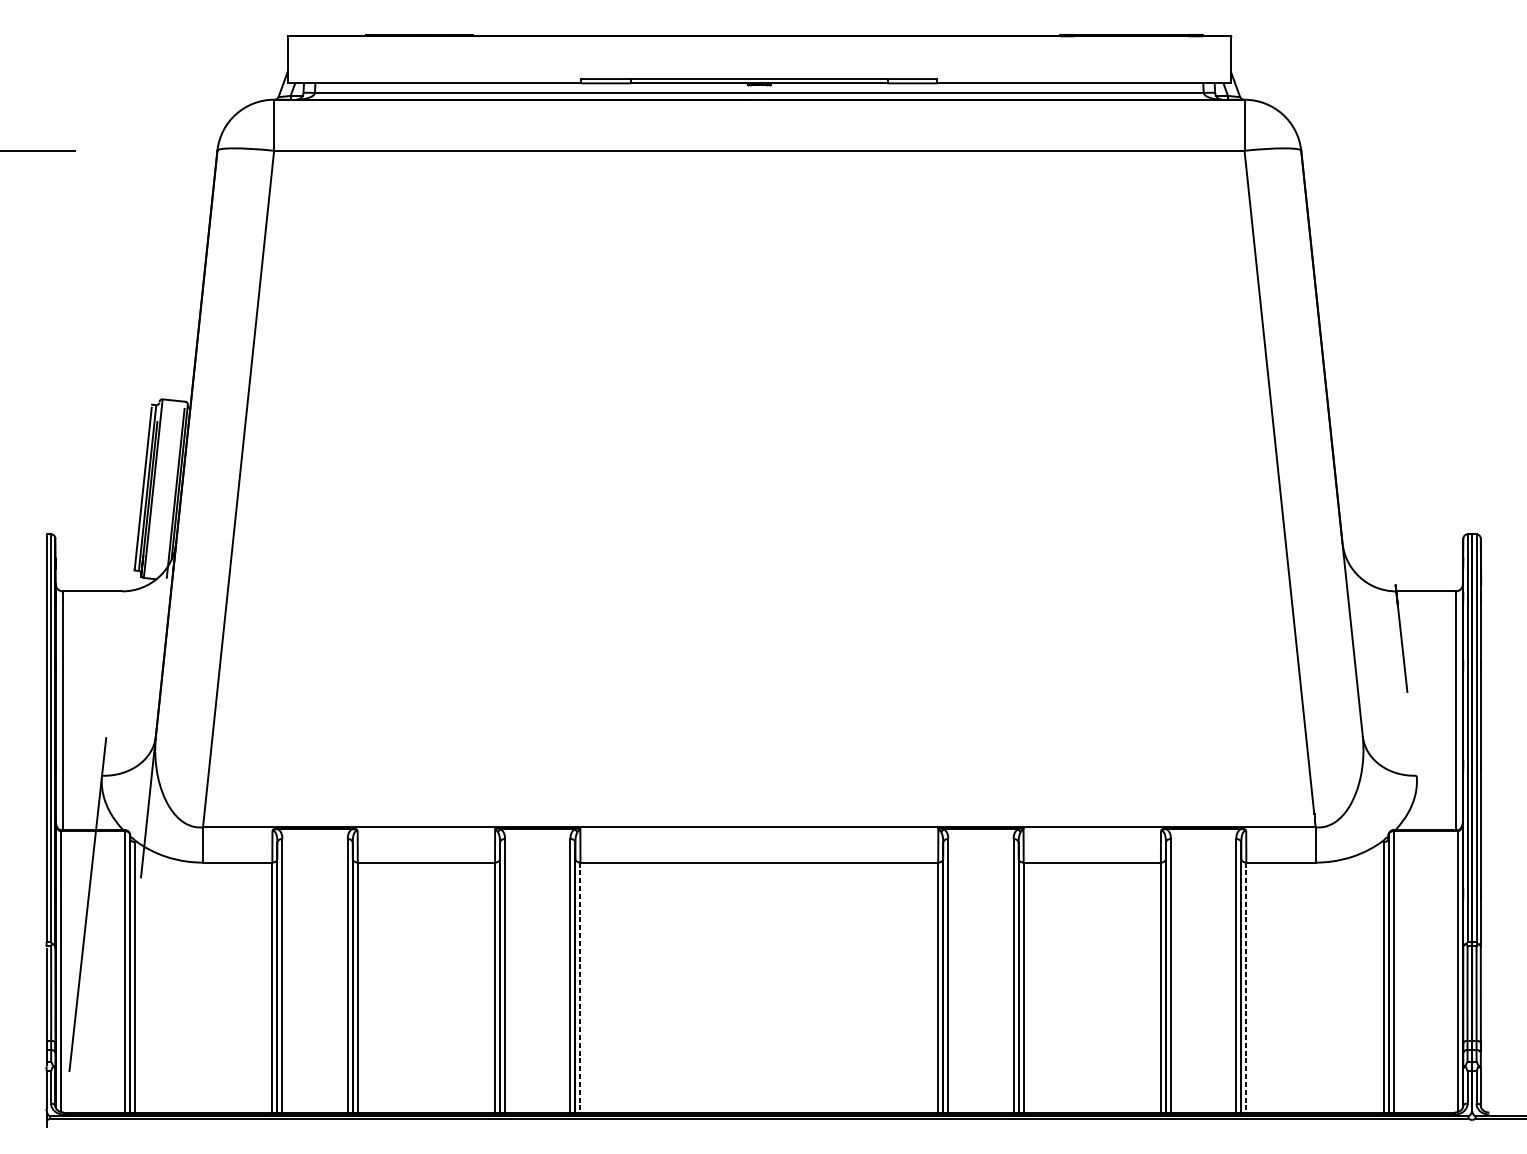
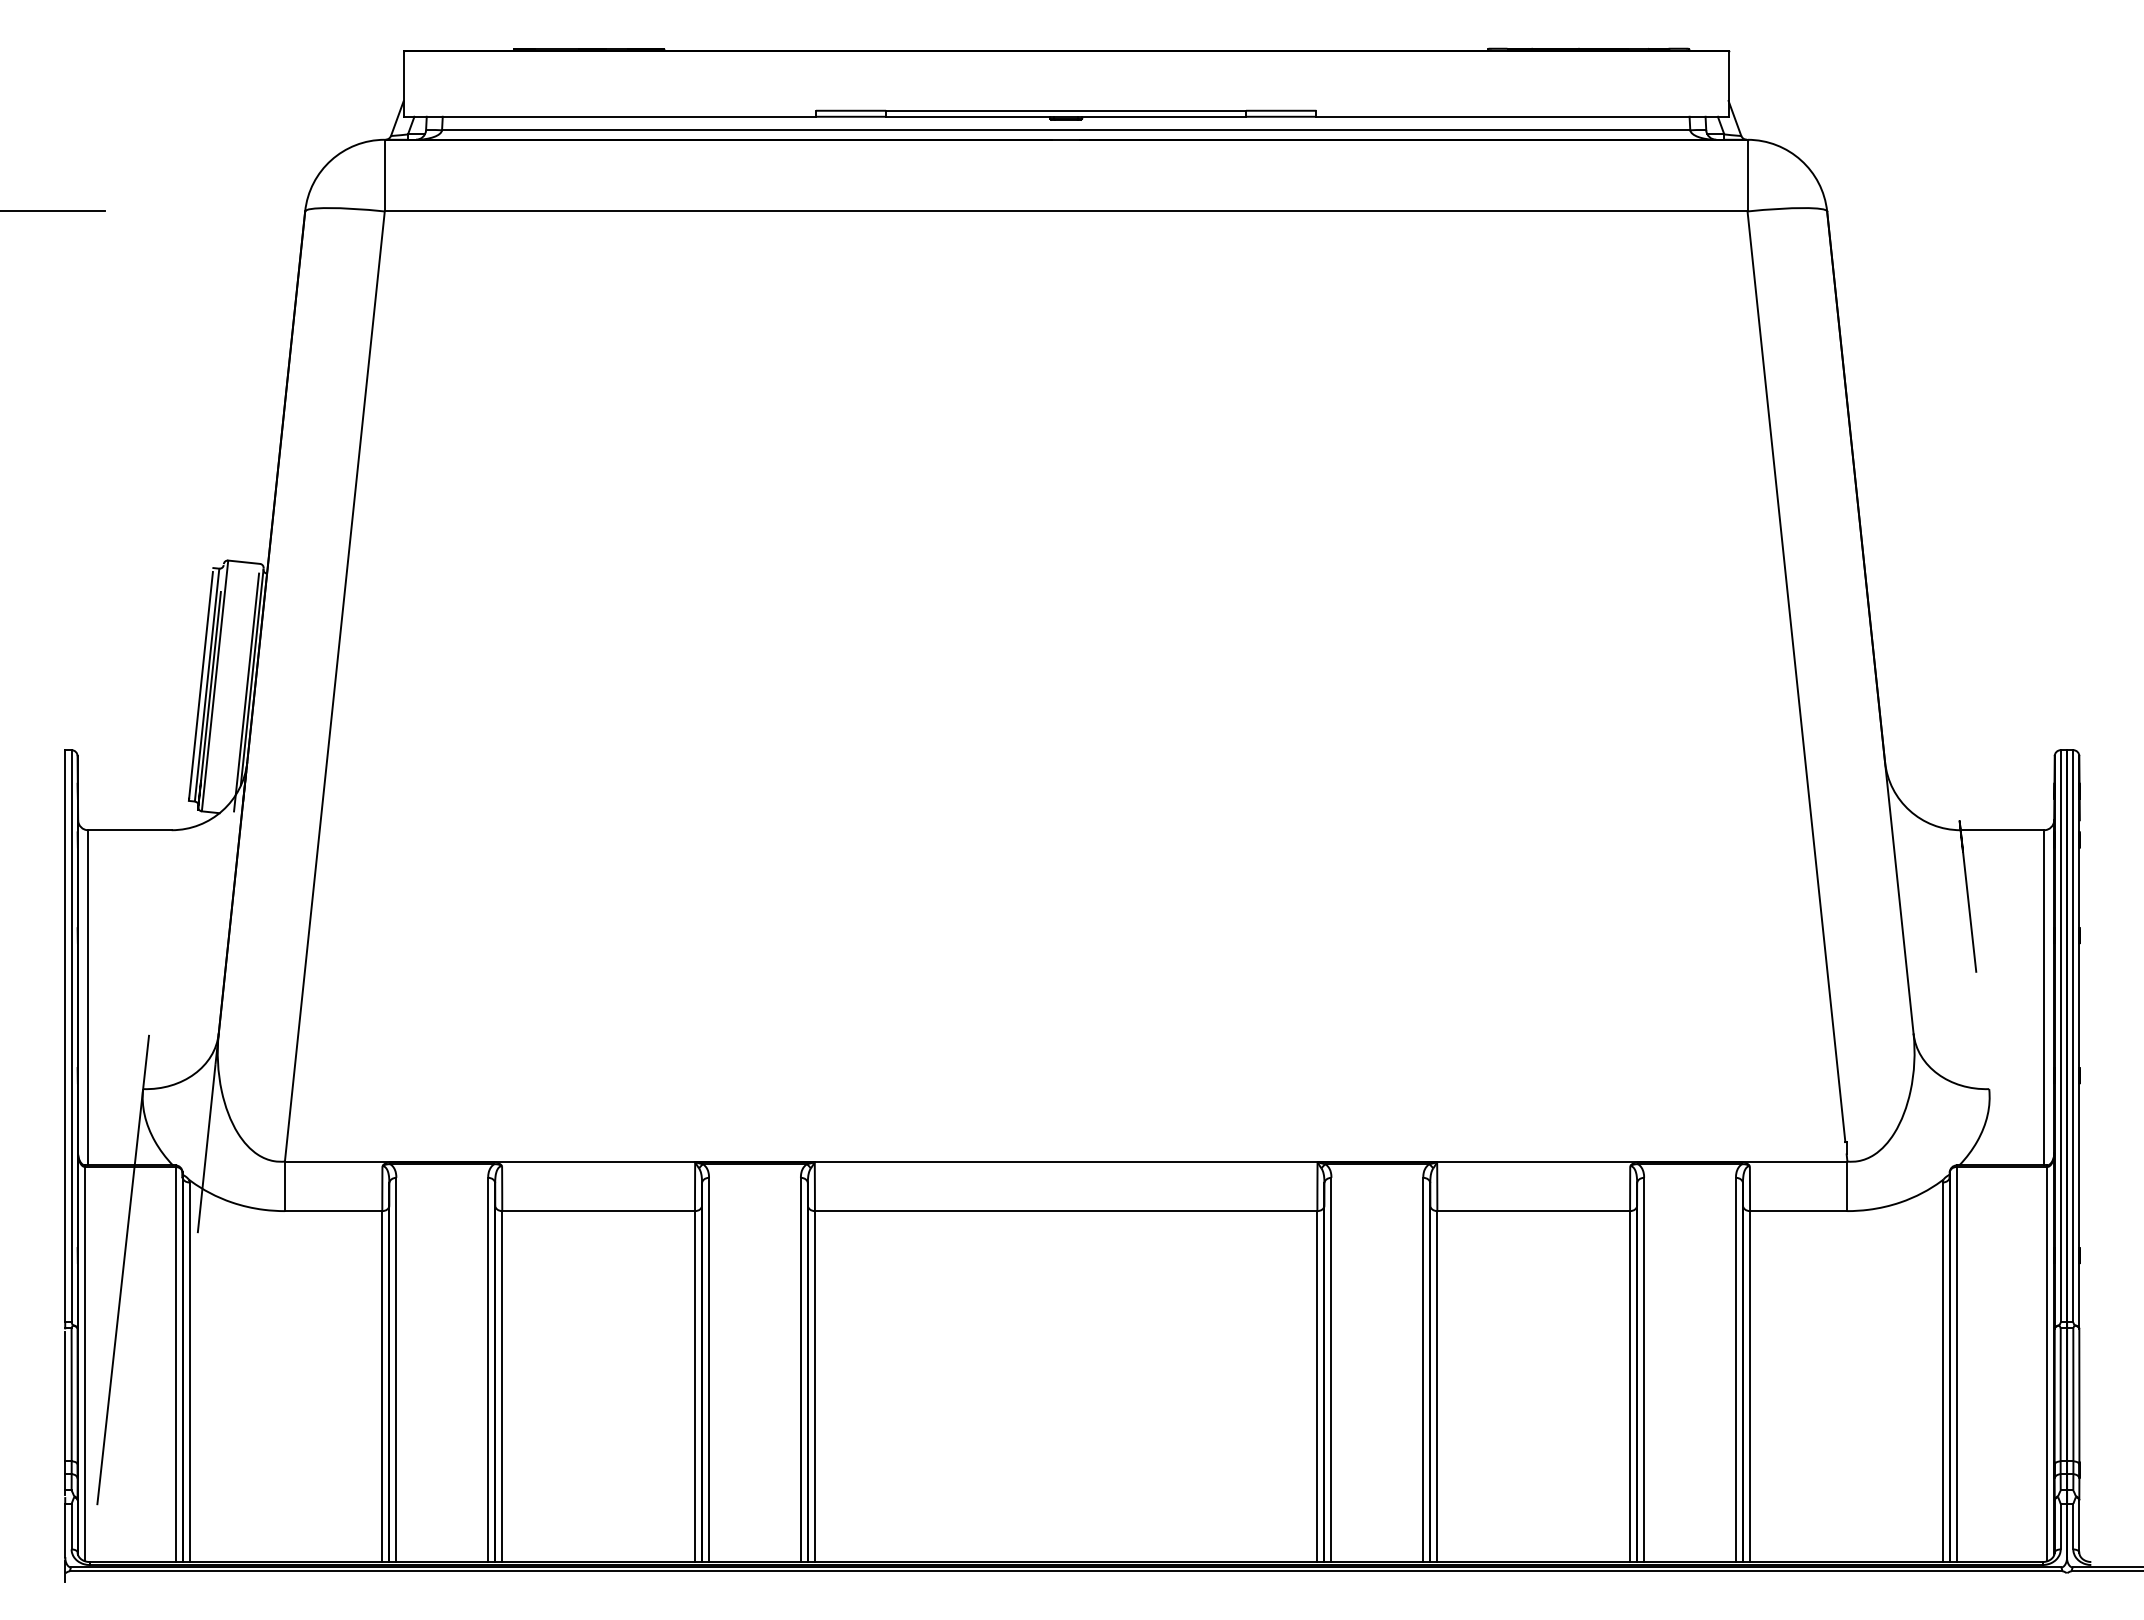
line: (580, 988) -> (814, 1387), dashed -> solid
line: (1246, 988) -> (1750, 1387), dashed -> solid

